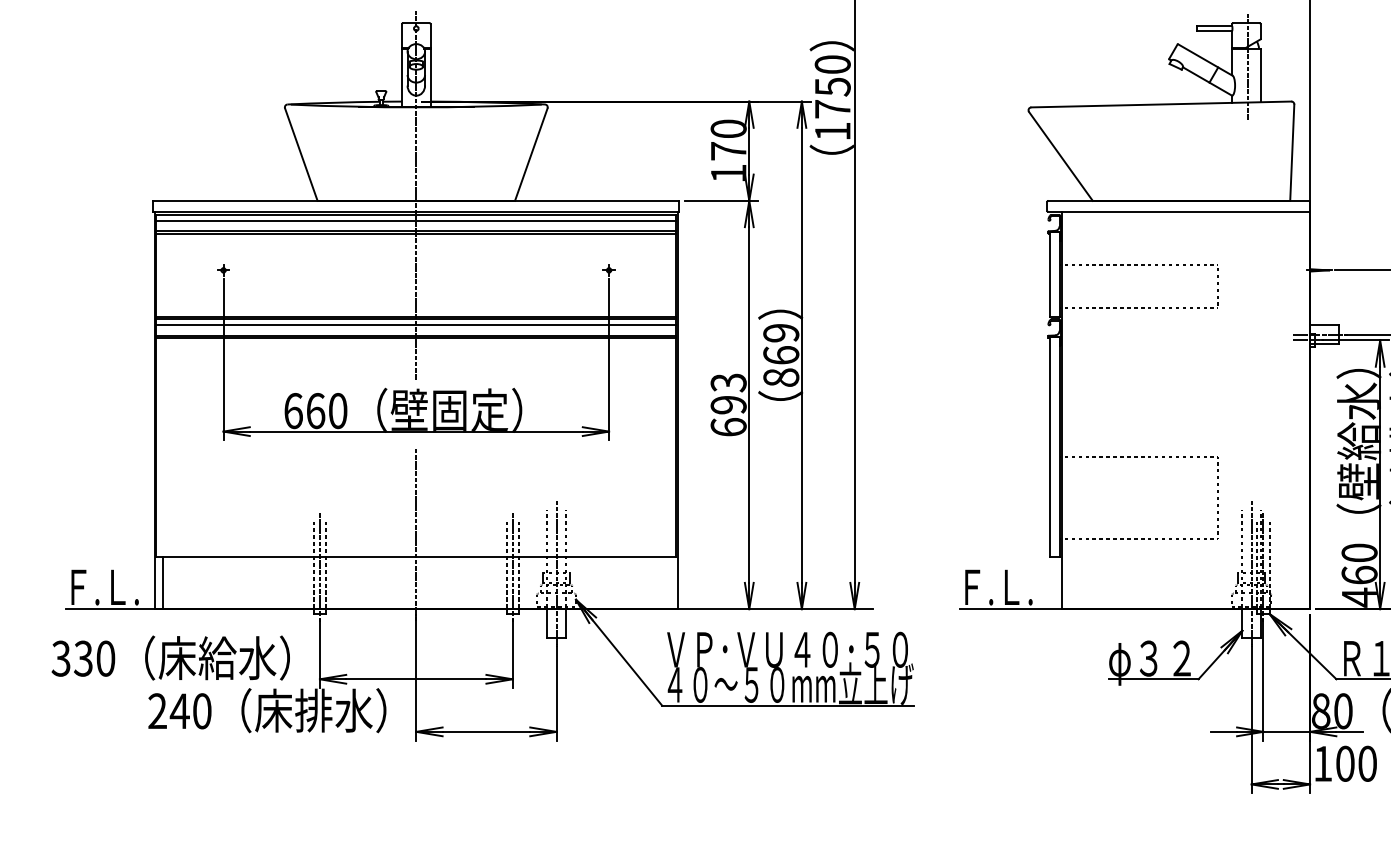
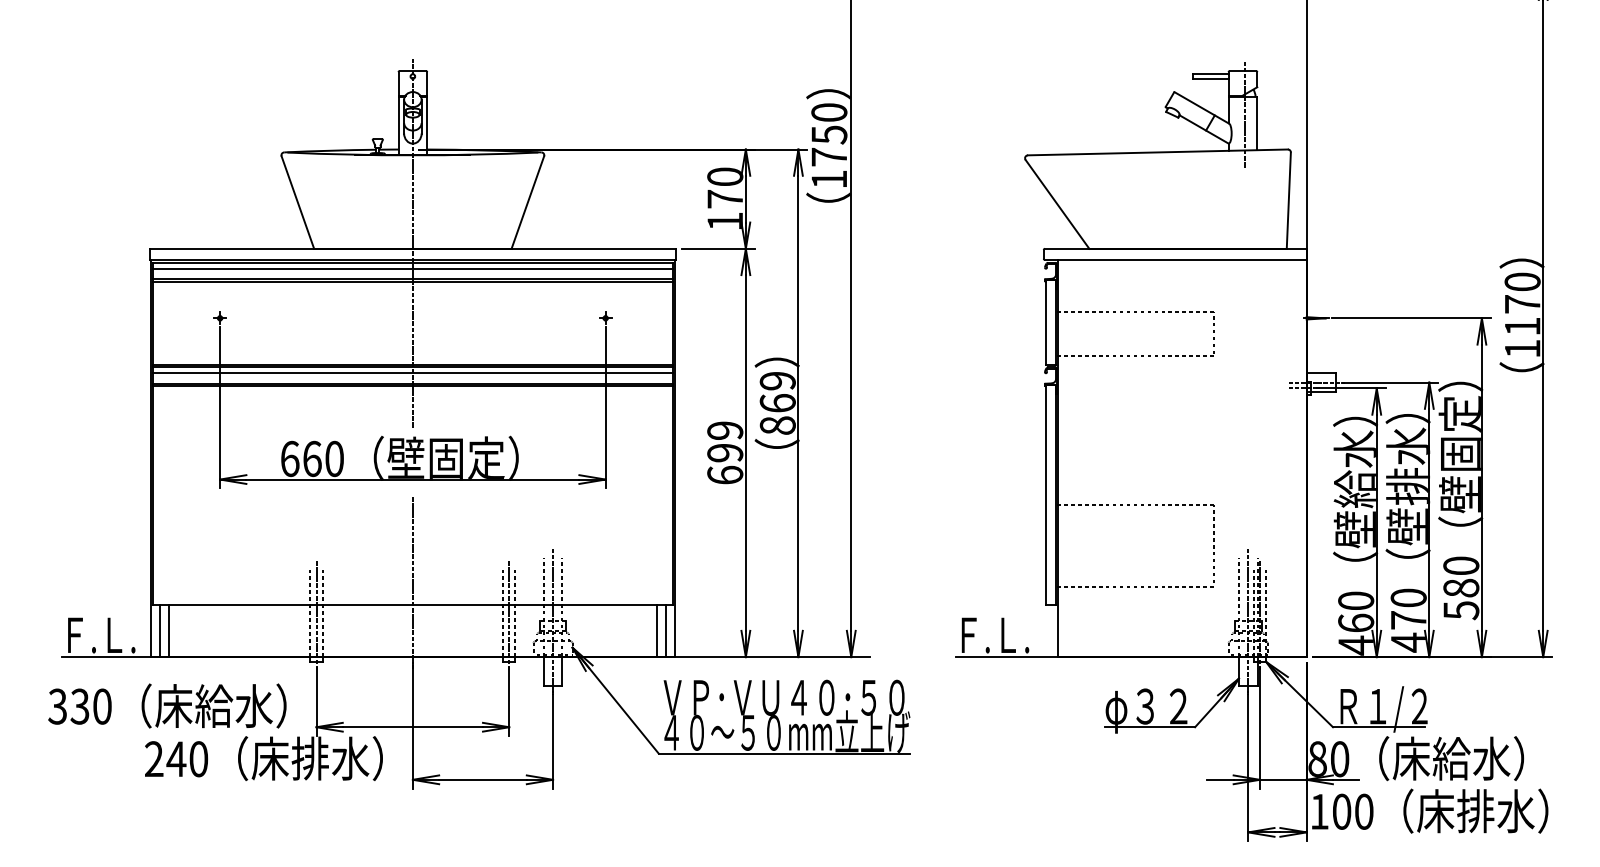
text: (728, 382) -> (725, 430), 693 -> 699
line: (171, 582) -> (168, 630), added
line: (660, 582) -> (657, 630), added
line: (668, 582) -> (665, 630), added

